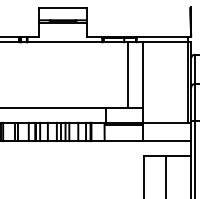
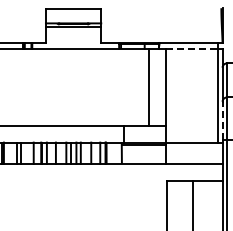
line: (165, 41) -> (192, 48), solid -> dashed
line: (191, 103) -> (222, 120), solid -> dashed

